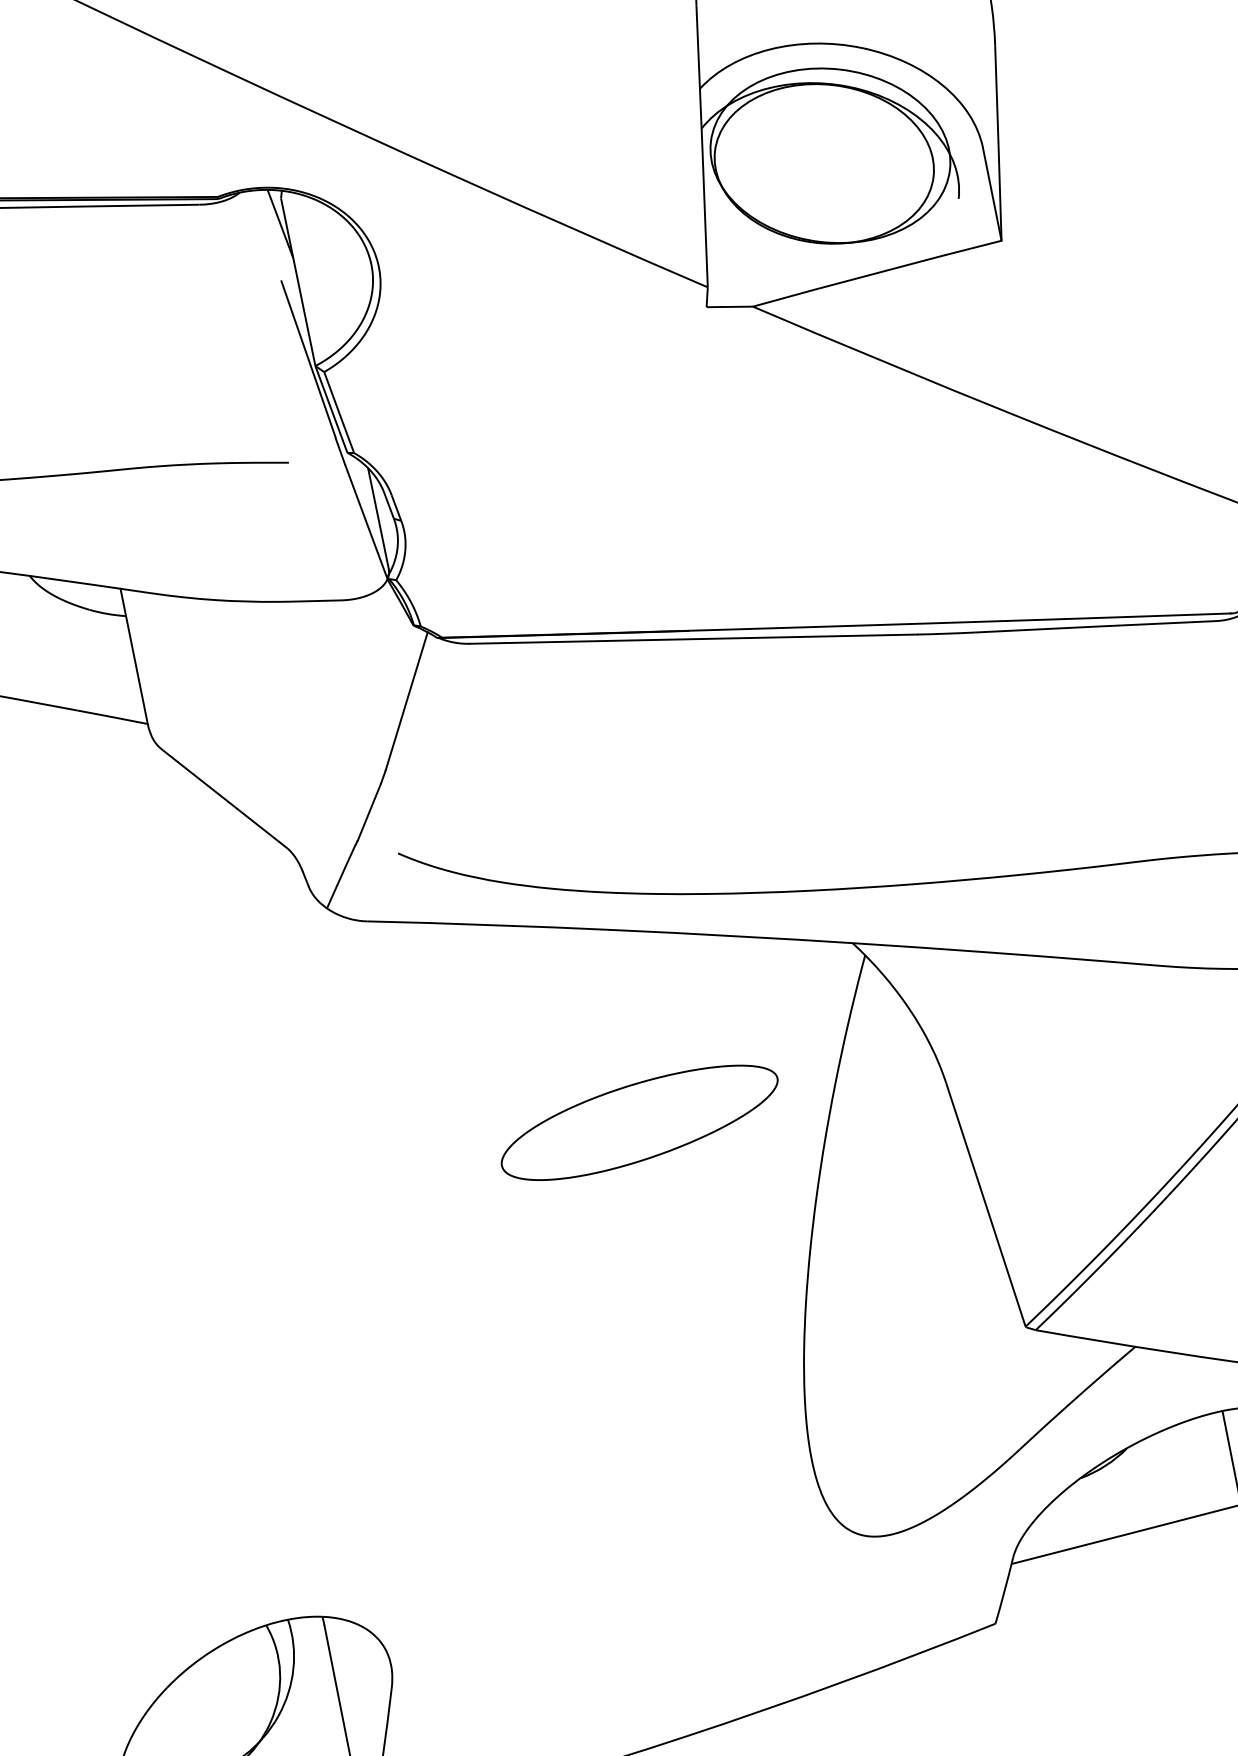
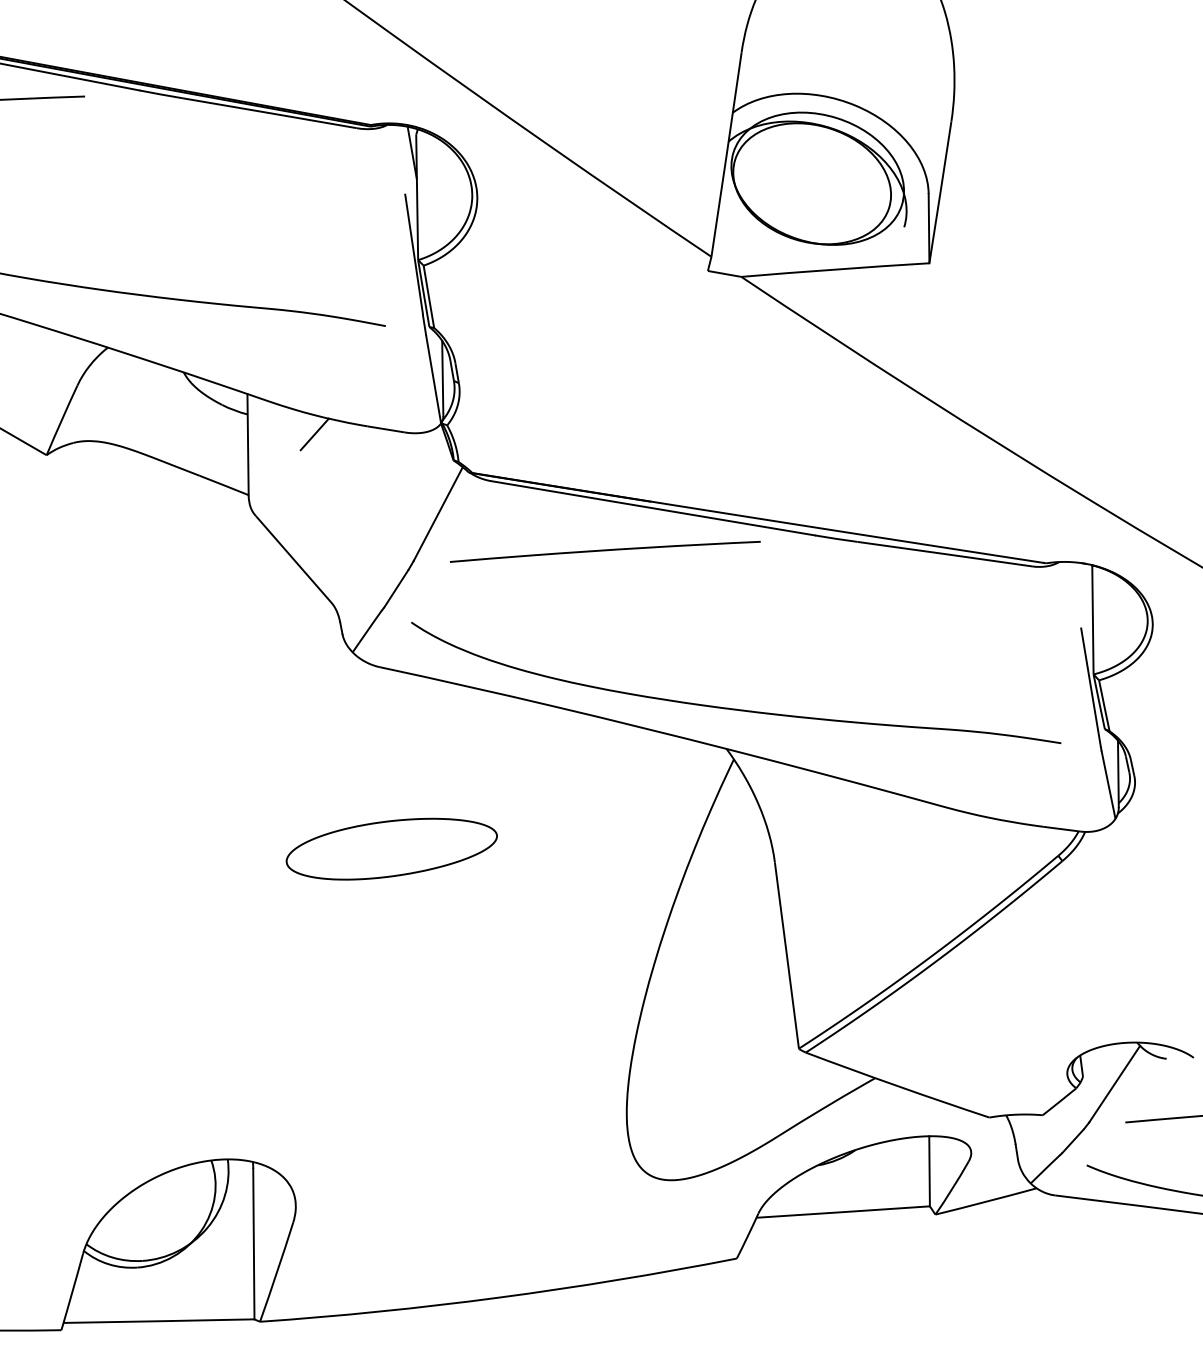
line: (220, 626) -> (314, 434), added
curve: (640, 709) -> (605, 551), added
part: (639, 1121) -> (391, 848), moved

